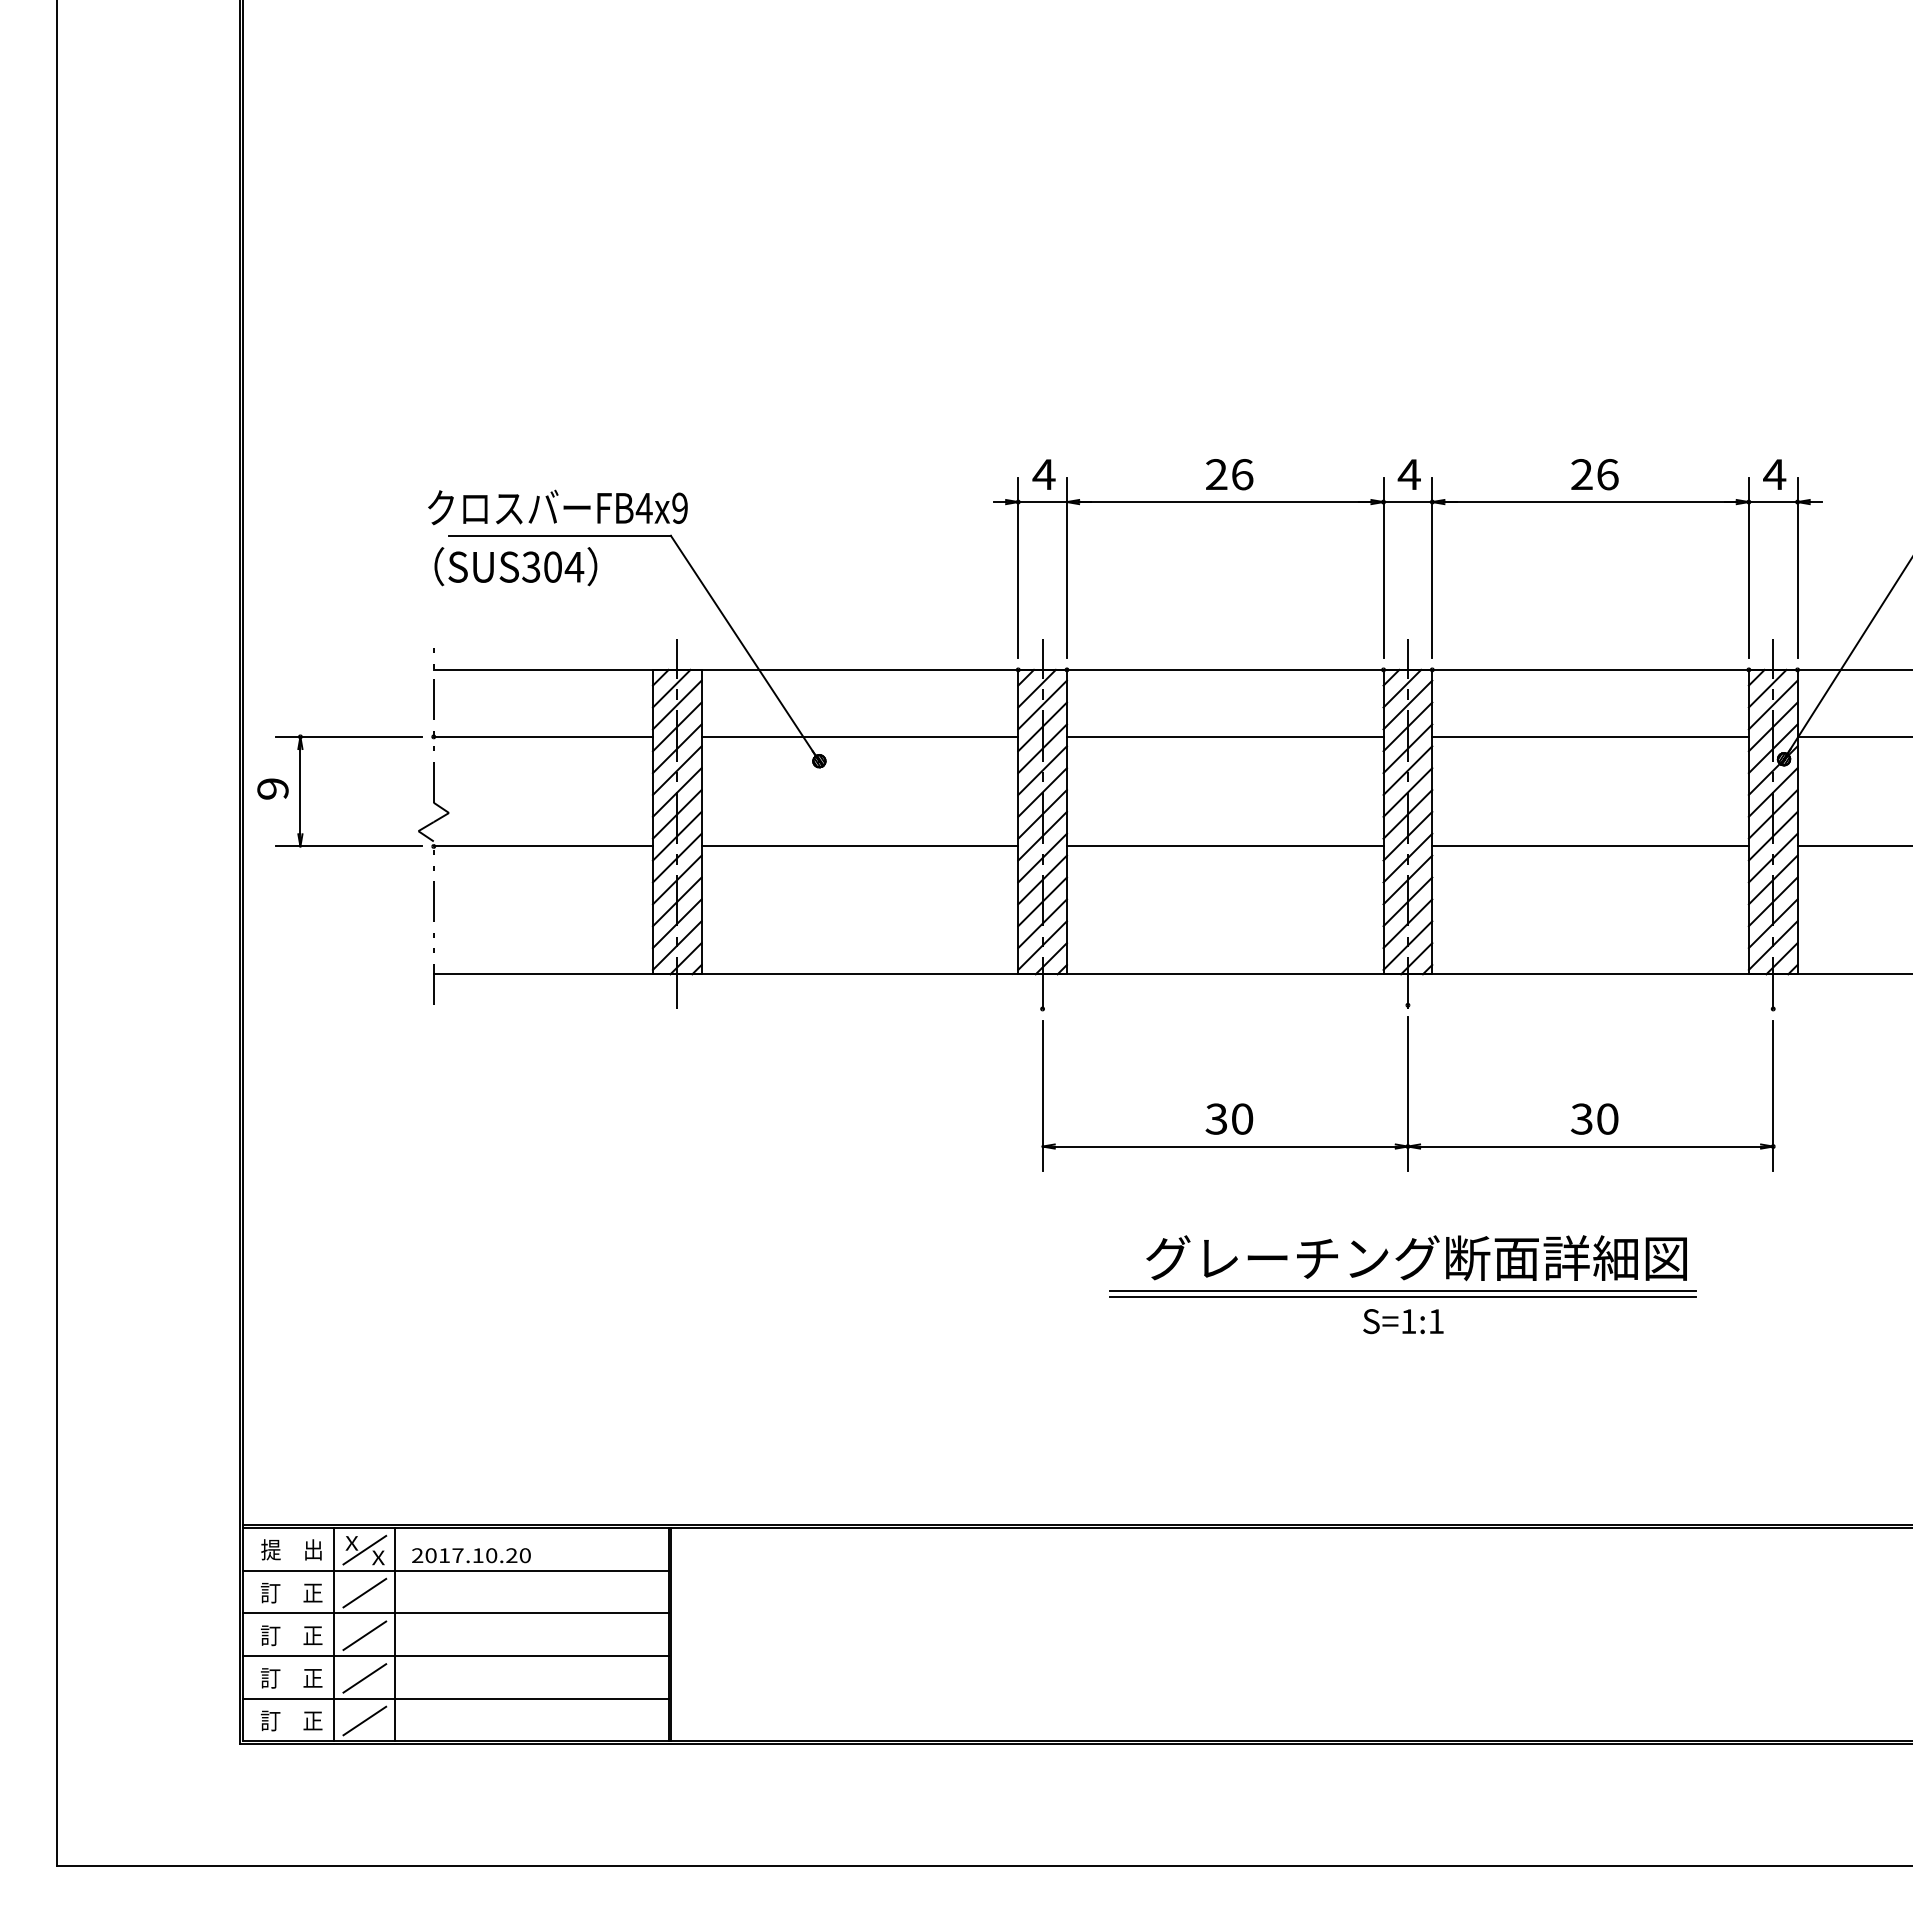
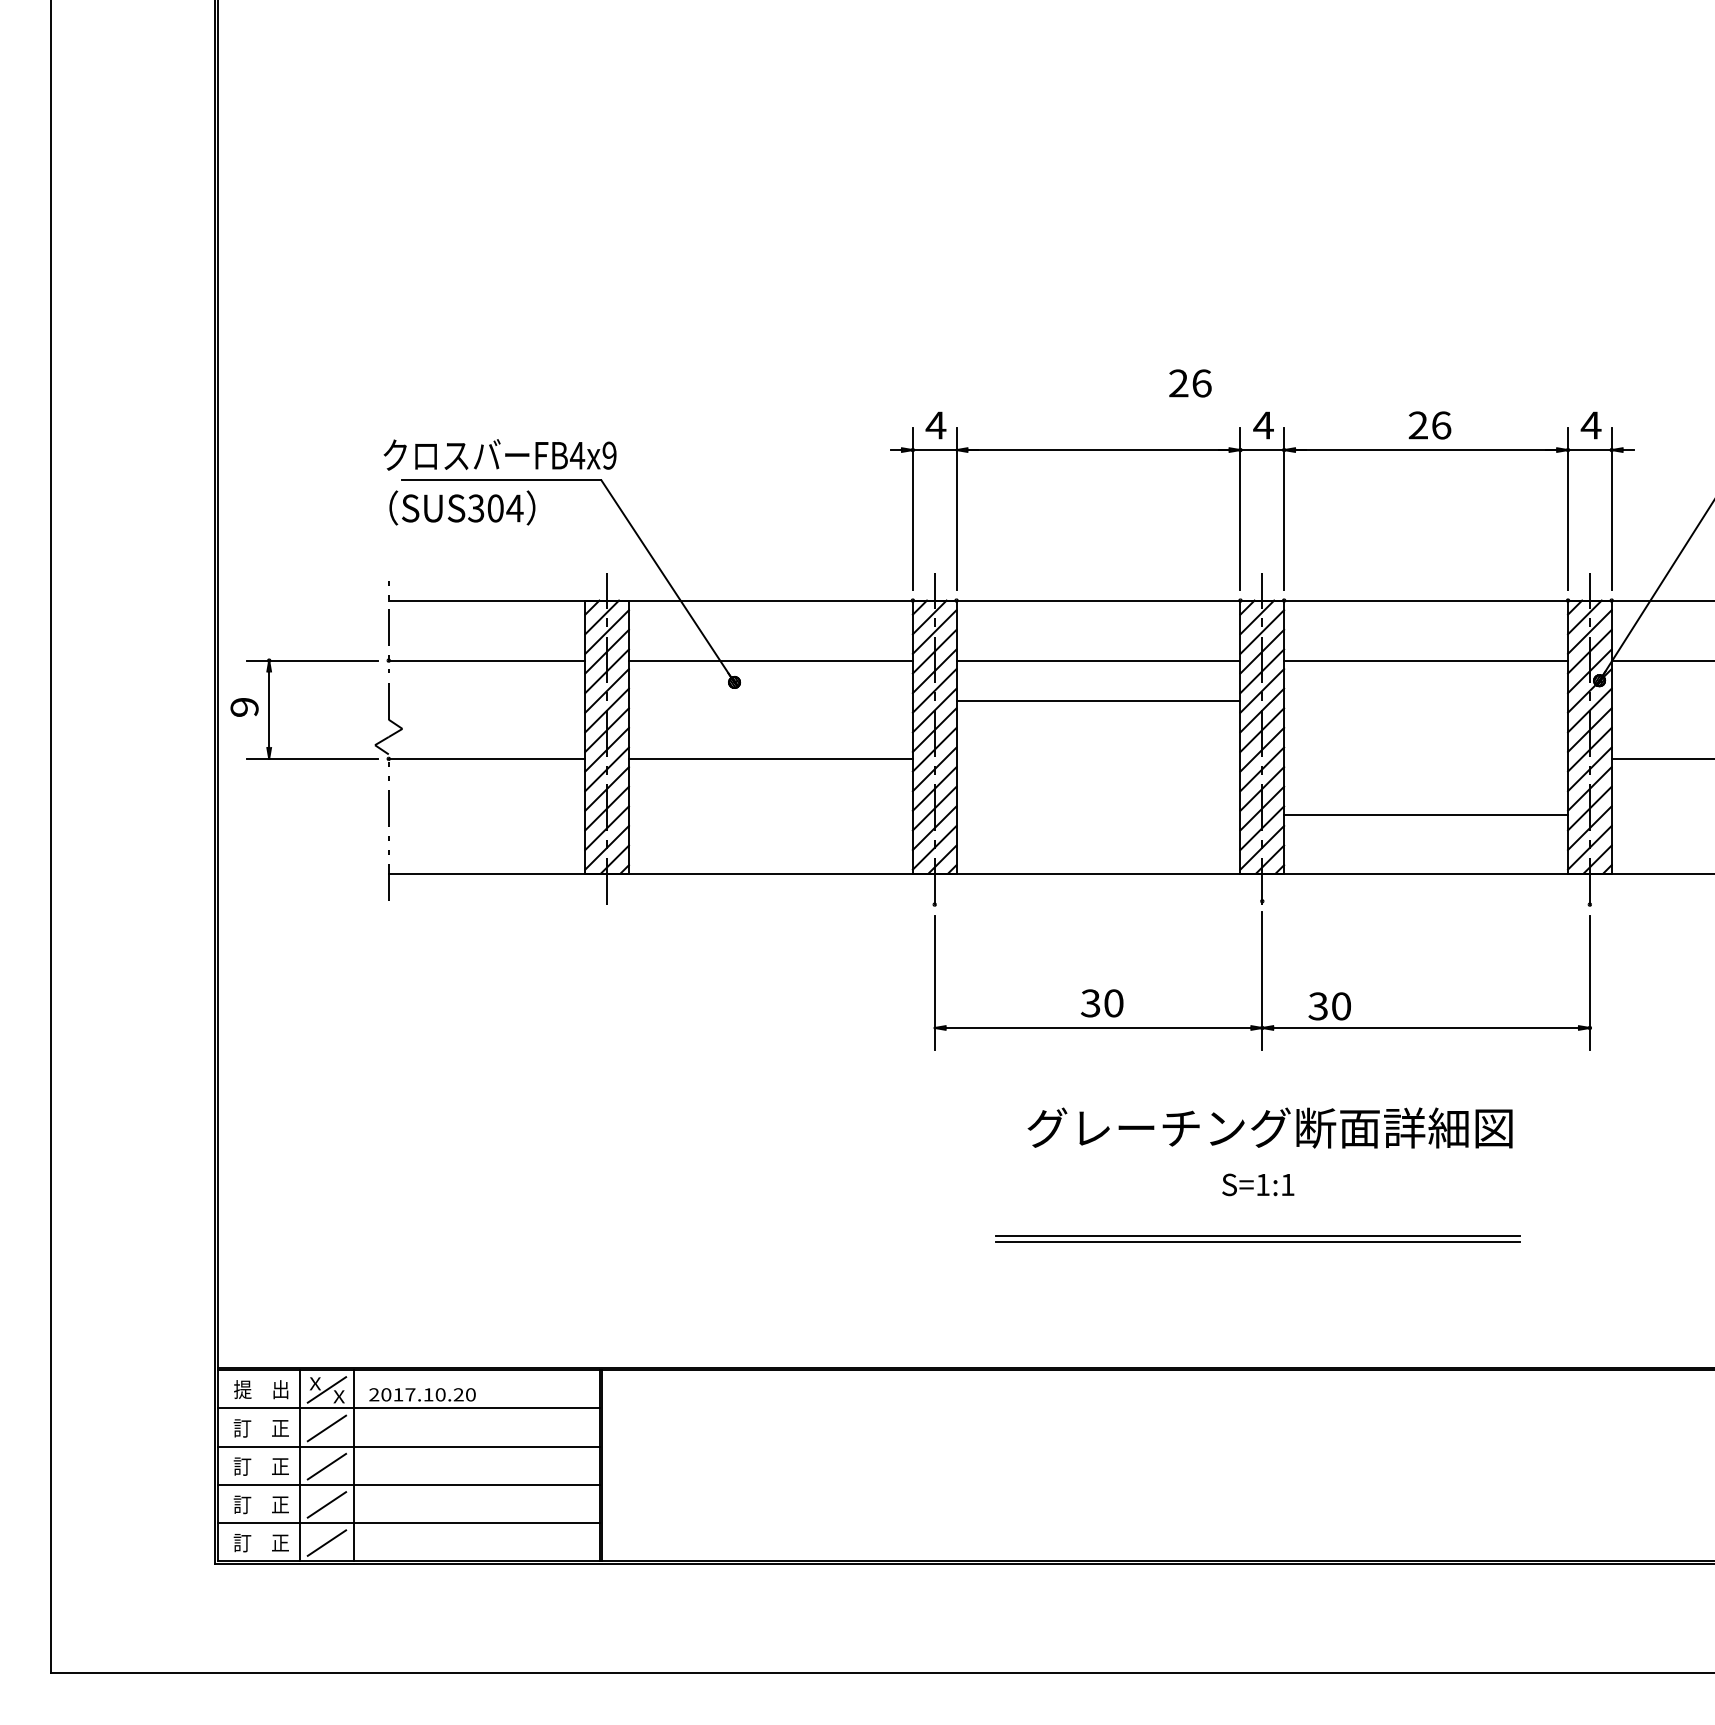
text: (1229, 474) -> (1190, 383), moved
line: (1225, 846) -> (1098, 700), moved
line: (1591, 846) -> (1426, 814), moved
text: (1594, 1119) -> (1329, 1006), moved
part: (1402, 1293) -> (1257, 1238), moved

